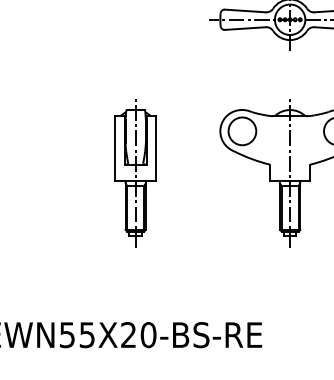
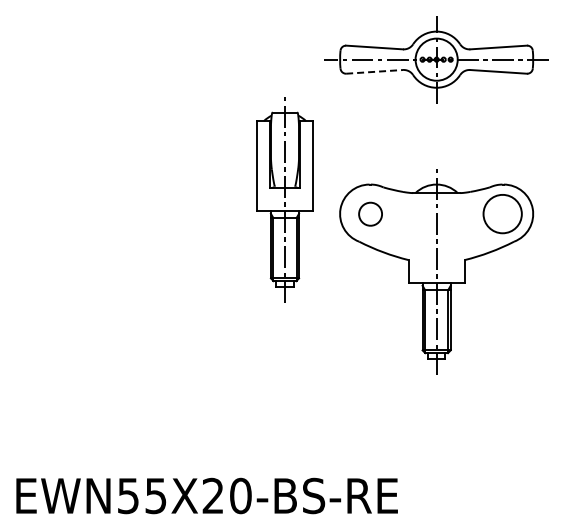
line: (245, 28) -> (374, 71), solid -> dashed
part: (242, 131) -> (370, 214), size x0.6
part: (135, 172) -> (284, 199), moved

